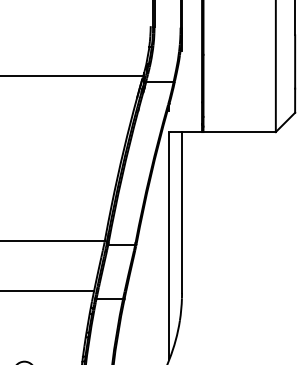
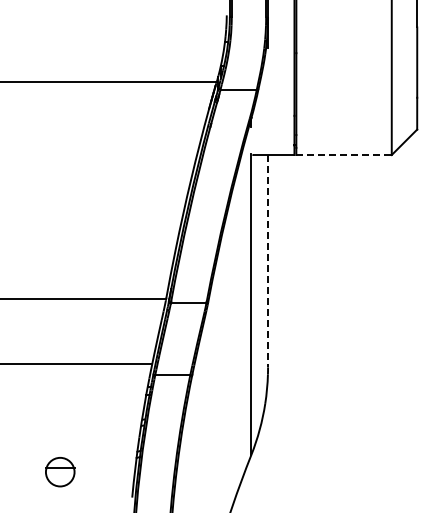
line: (239, 132) -> (344, 155), solid -> dashed
line: (182, 212) -> (268, 261), solid -> dashed

